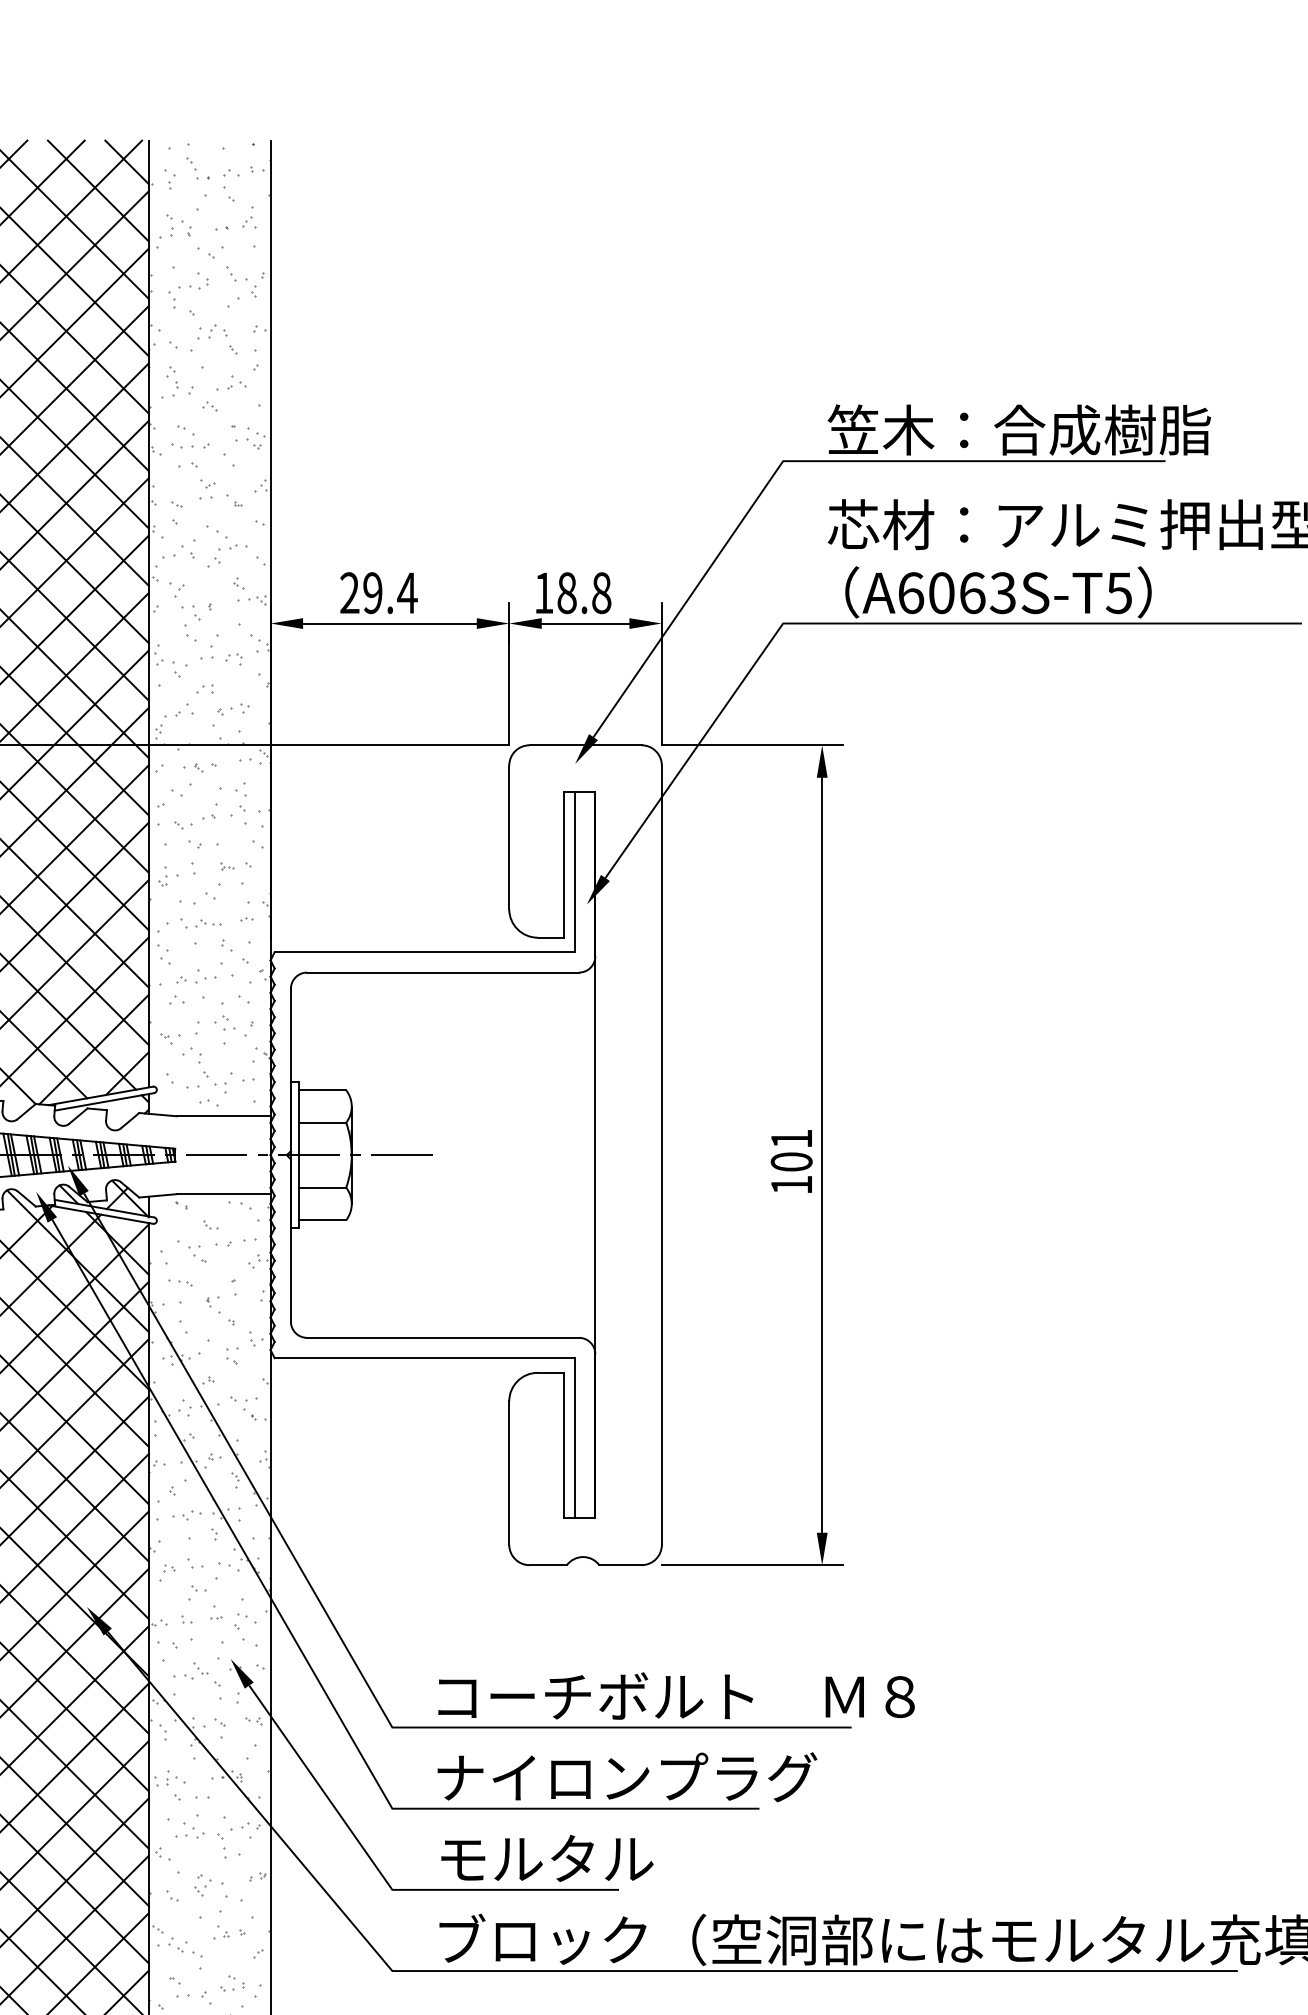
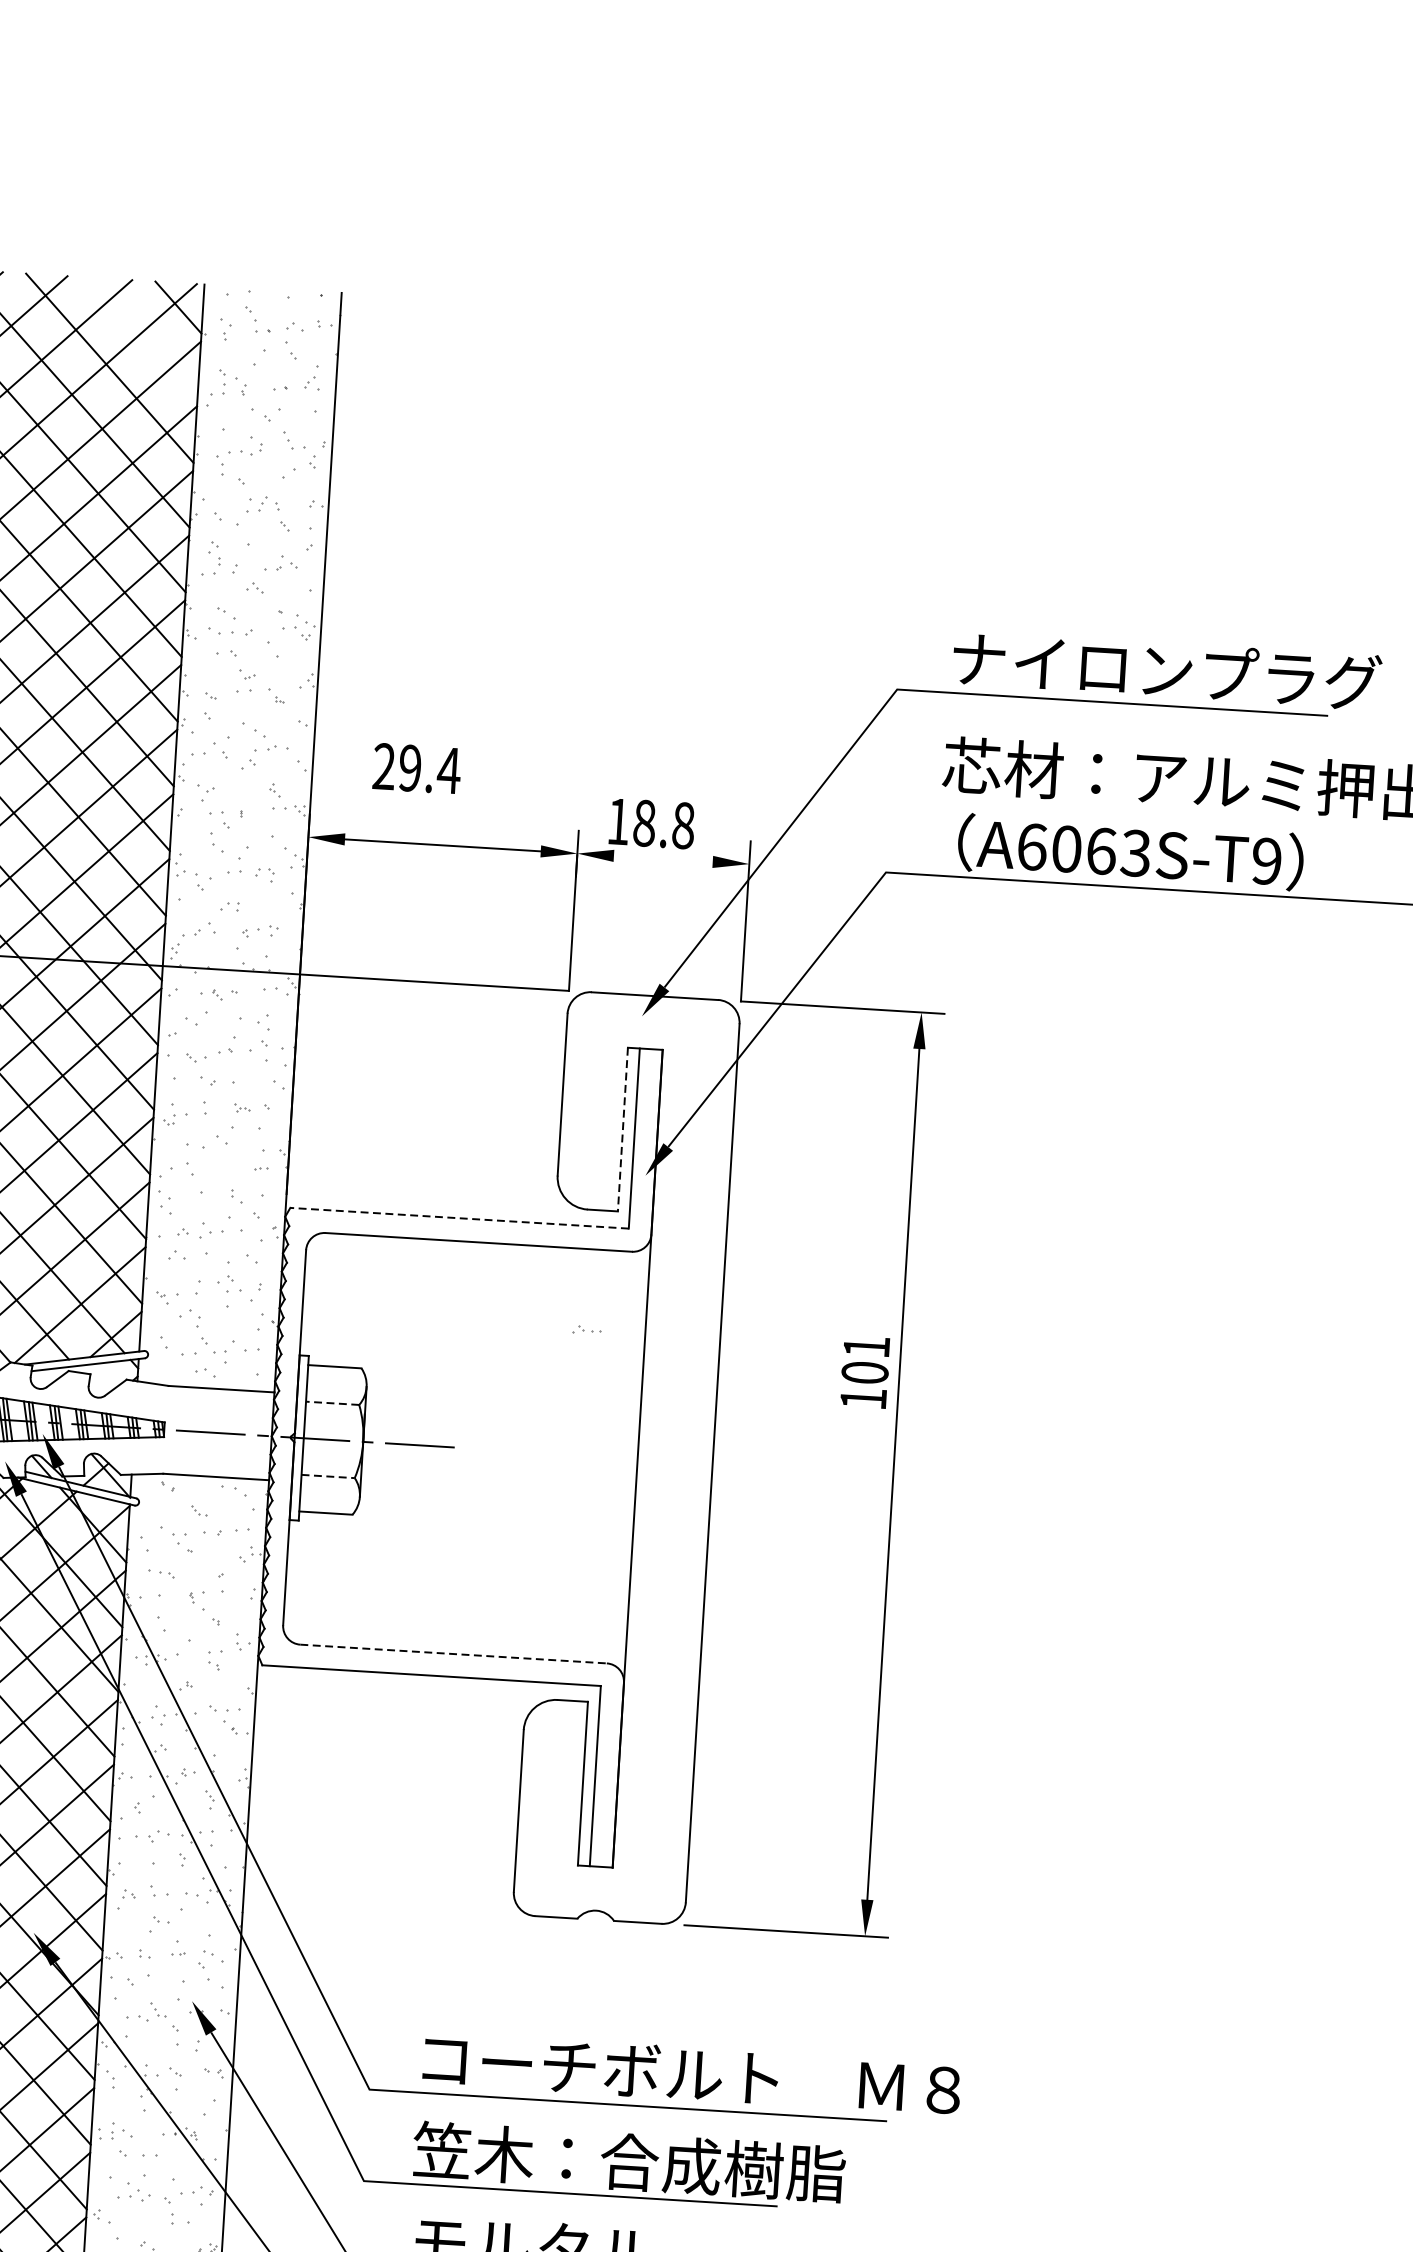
line: (97, 190) -> (143, 337), removed
text: (1018, 429) -> (1164, 670), 笠木：合成樹脂 -> ナイロンプラグ
text: (378, 593) -> (416, 769), moved
text: (1118, 593) -> (1265, 861), A6063S-T5 -> A6063S-T9
line: (585, 623) -> (663, 858), removed
line: (564, 865) -> (622, 1130), solid -> dashed
part: (208, 923) -> (586, 1330), moved
line: (424, 952) -> (459, 1218), solid -> dashed
line: (322, 1122) -> (332, 1403), solid -> dashed
text: (791, 1161) -> (864, 1372), moved
line: (322, 1187) -> (328, 1476), solid -> dashed
line: (443, 1337) -> (454, 1653), solid -> dashed
text: (625, 1777) -> (628, 2162), ナイロンプラグ -> 笠木：合成樹脂

